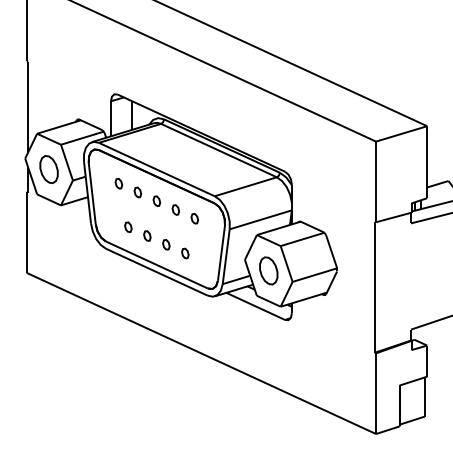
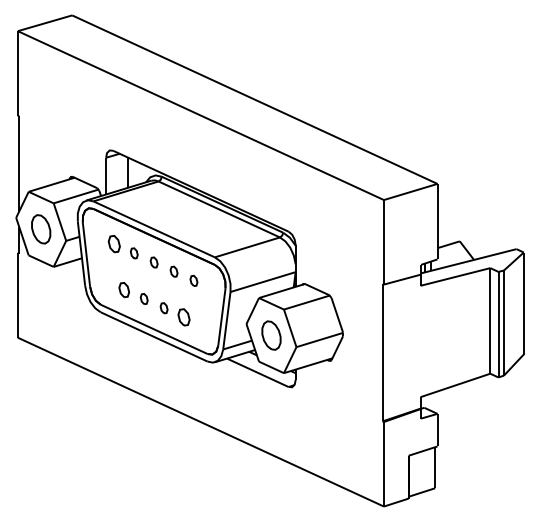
part: (119, 184) -> (114, 244), size x1.6
part: (128, 226) -> (124, 289), size x1.4
part: (184, 253) -> (183, 317), size x1.6

